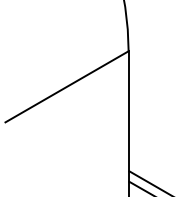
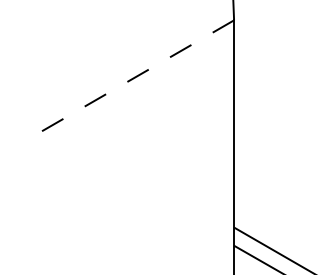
line: (66, 87) -> (126, 83), solid -> dashed

